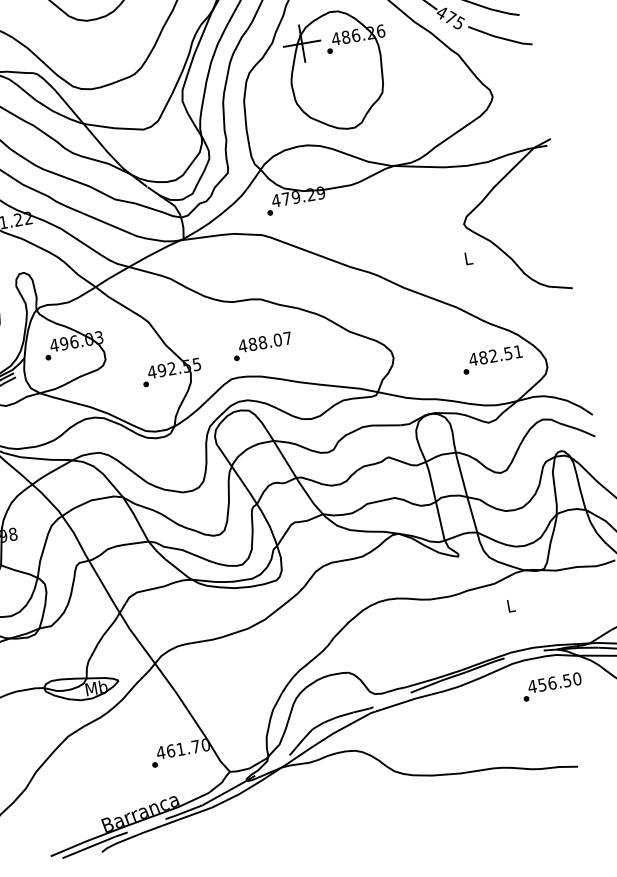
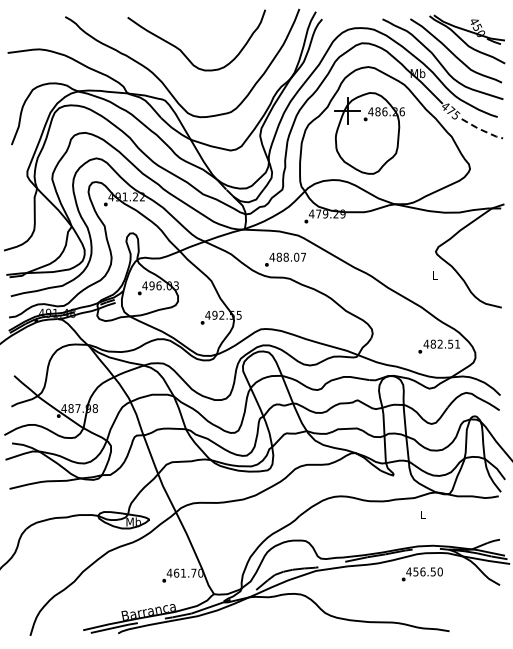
line: (500, 38) -> (482, 130), solid -> dashed
text: (262, 346) -> (285, 259), moved
text: (550, 687) -> (421, 574), moved

